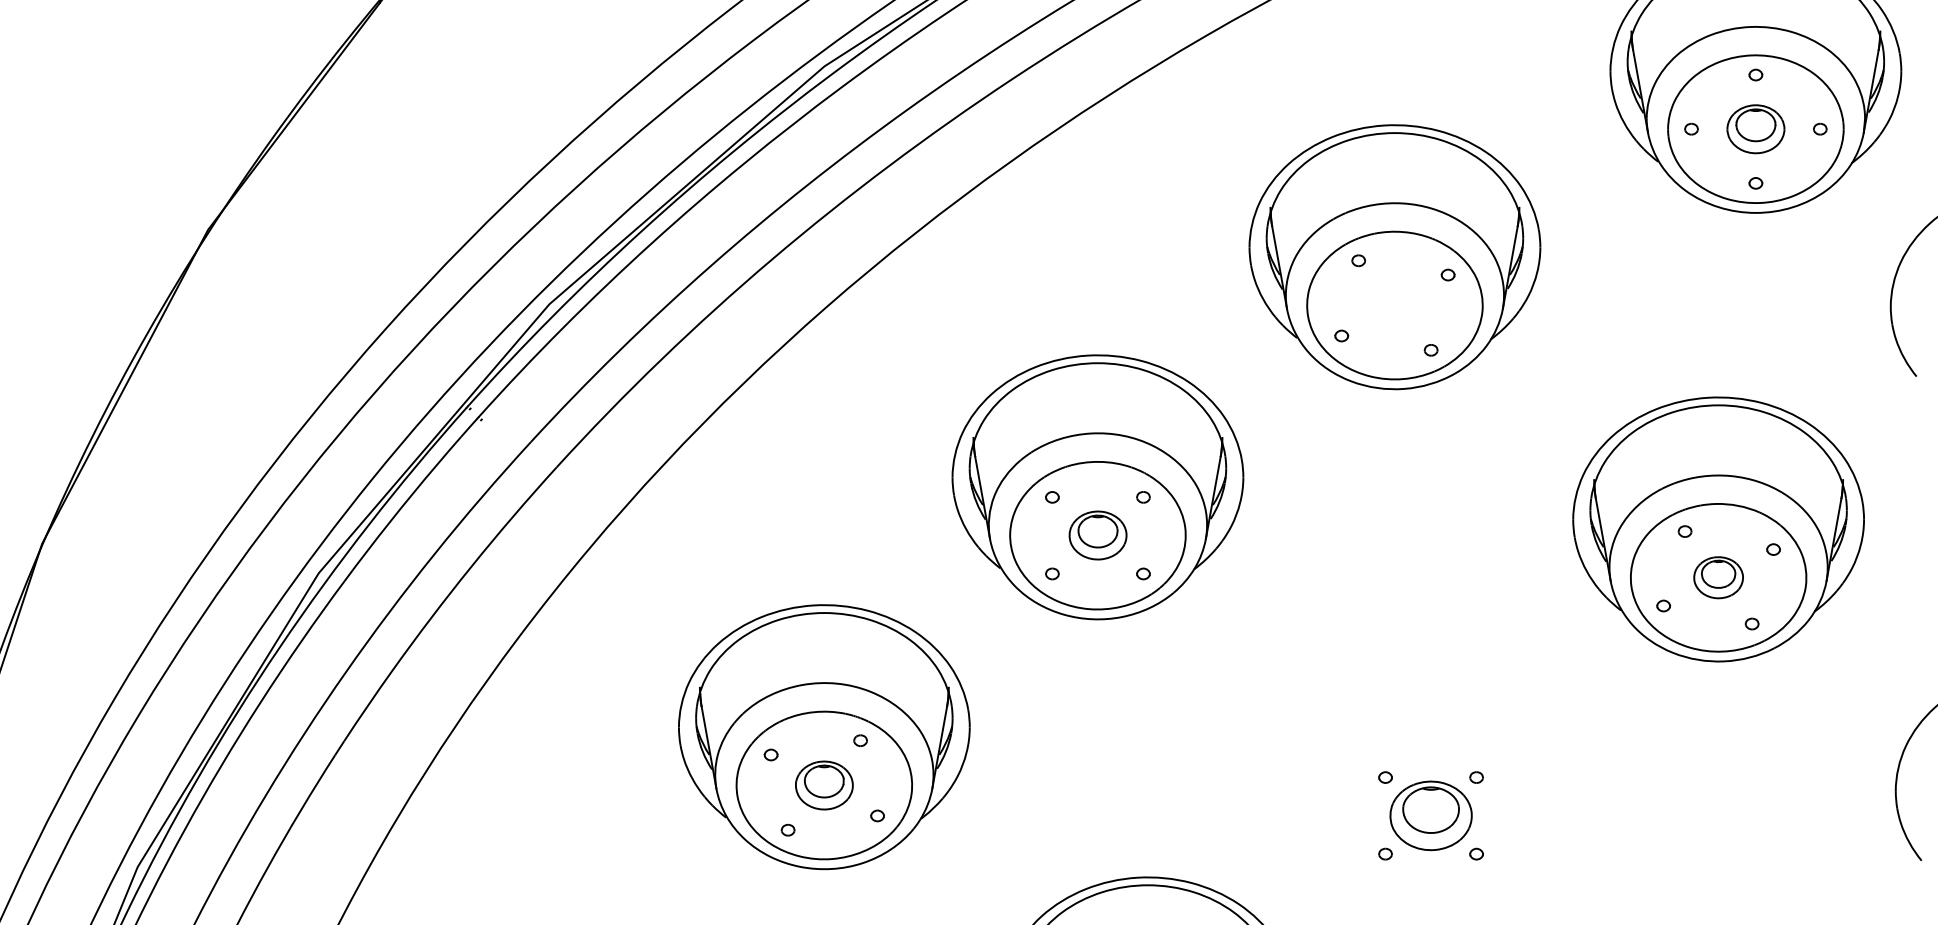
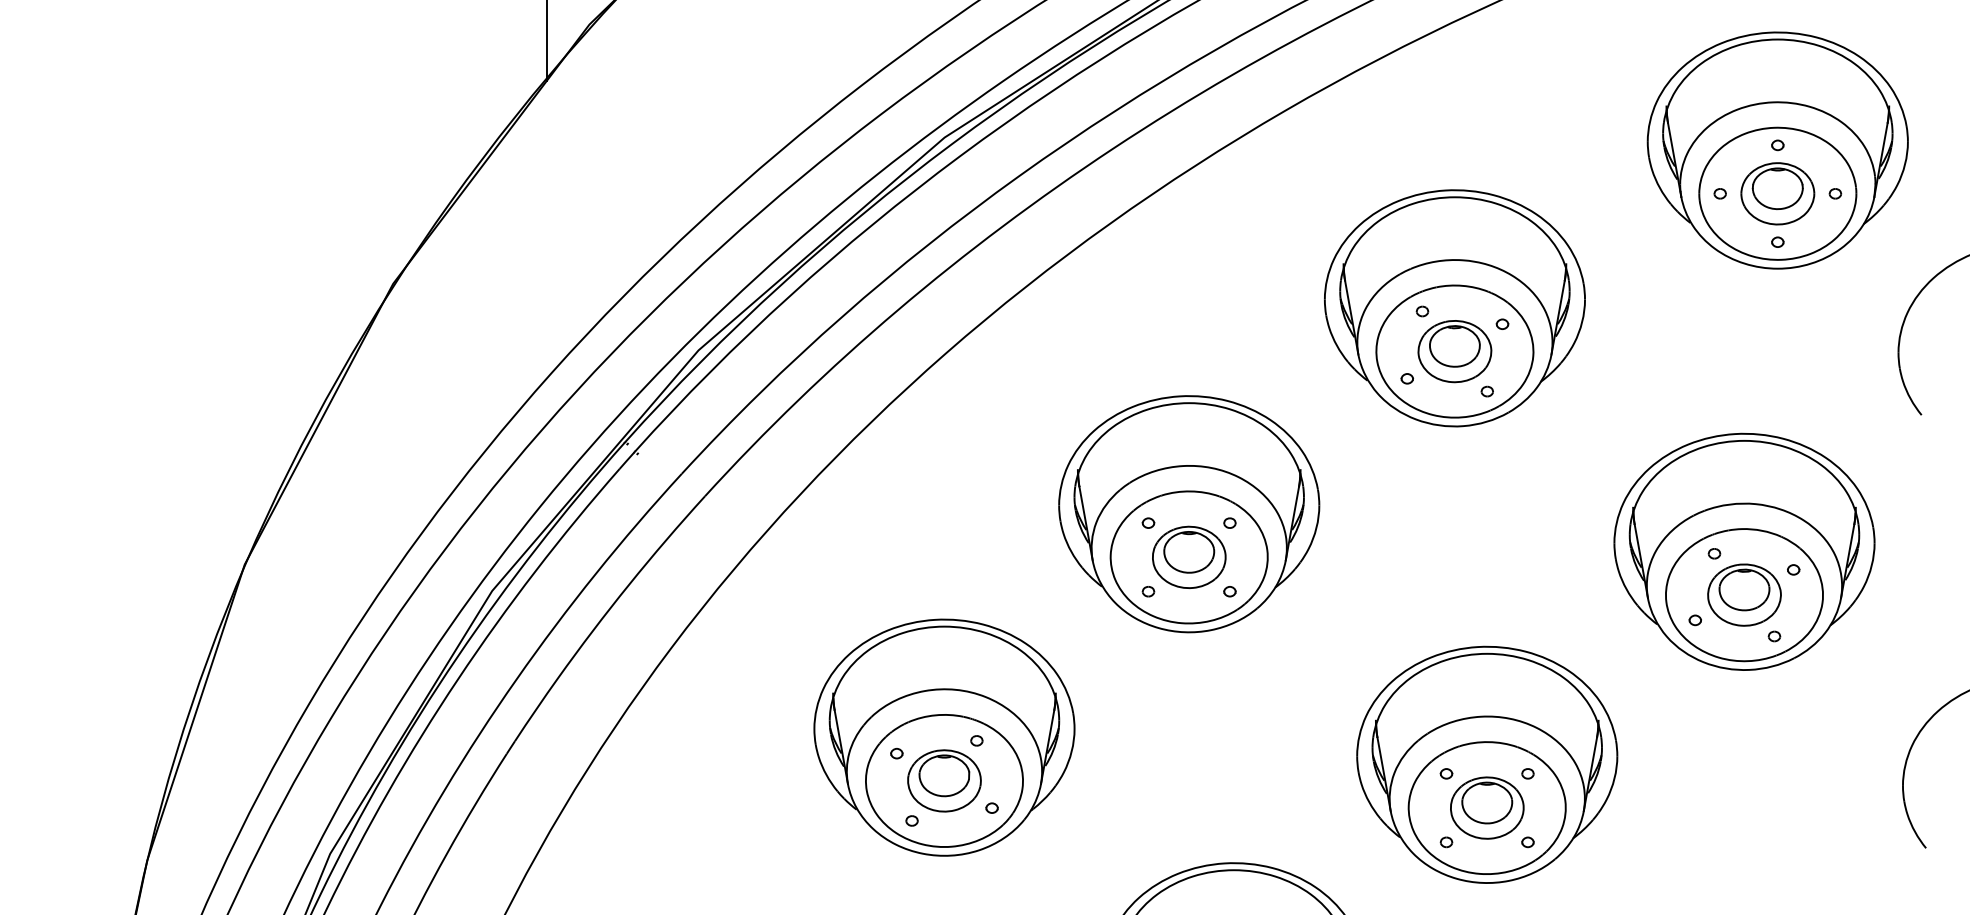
part: (1755, 128) -> (1777, 193), size x1.43
part: (1394, 305) -> (1454, 351), added
part: (1098, 534) -> (1189, 556), size x1.43
part: (1718, 577) -> (1744, 594), size x1.67
part: (1431, 767) -> (1487, 764), added
part: (824, 785) -> (944, 780), size x1.43

